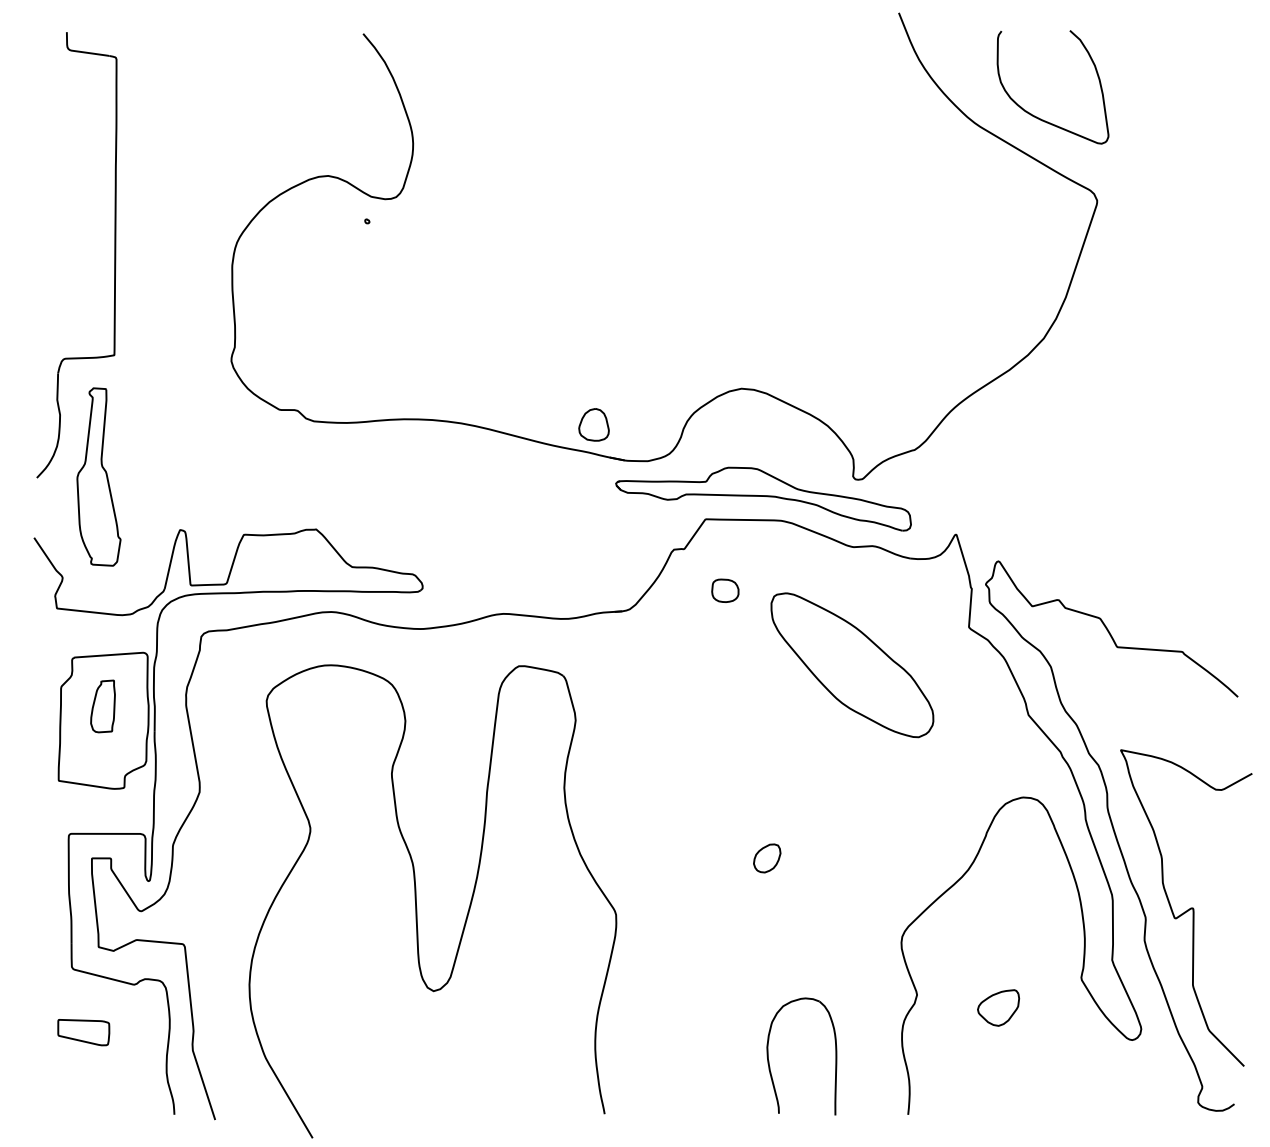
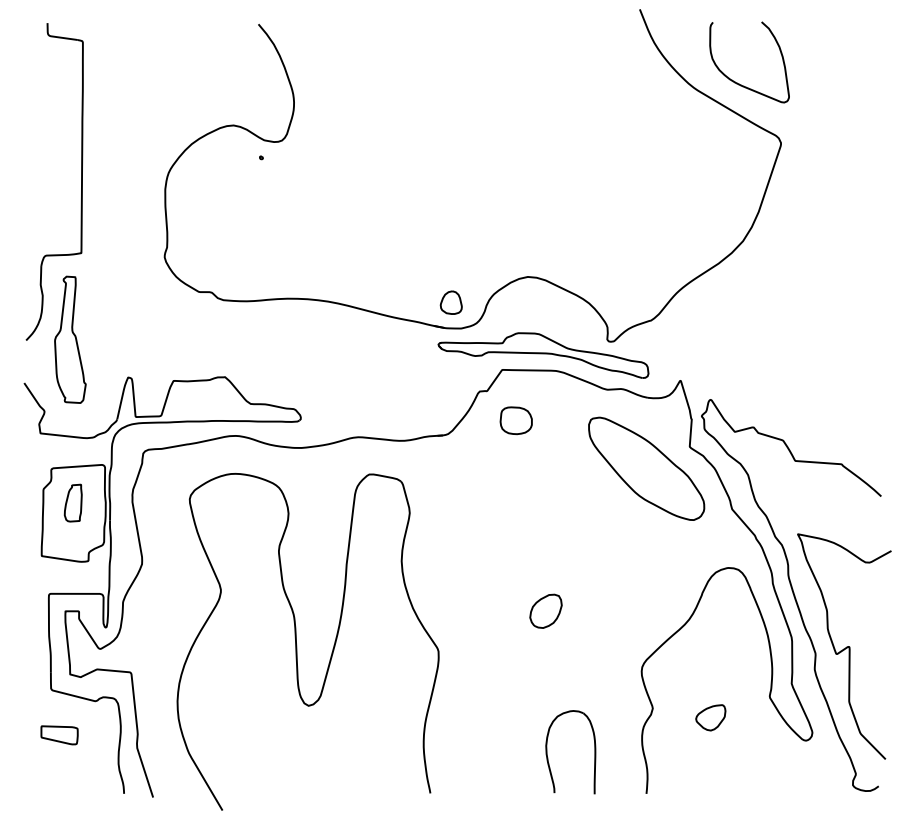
part: (593, 424) -> (450, 302), moved
part: (725, 590) -> (516, 420), size x1.67
part: (852, 665) -> (646, 469), moved
part: (767, 858) -> (546, 611), size x1.67

